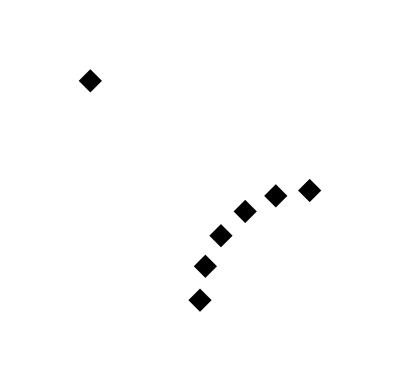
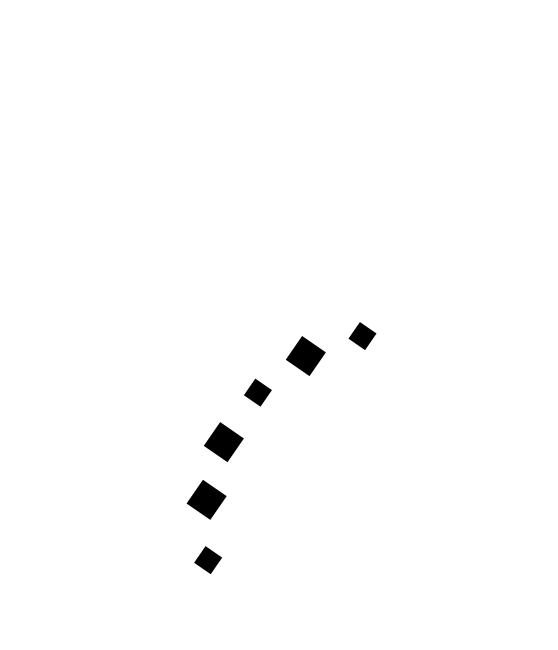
part: (309, 190) -> (362, 336), size x0.7
part: (244, 211) -> (256, 392), size x0.7
part: (199, 300) -> (207, 560), size x0.7

